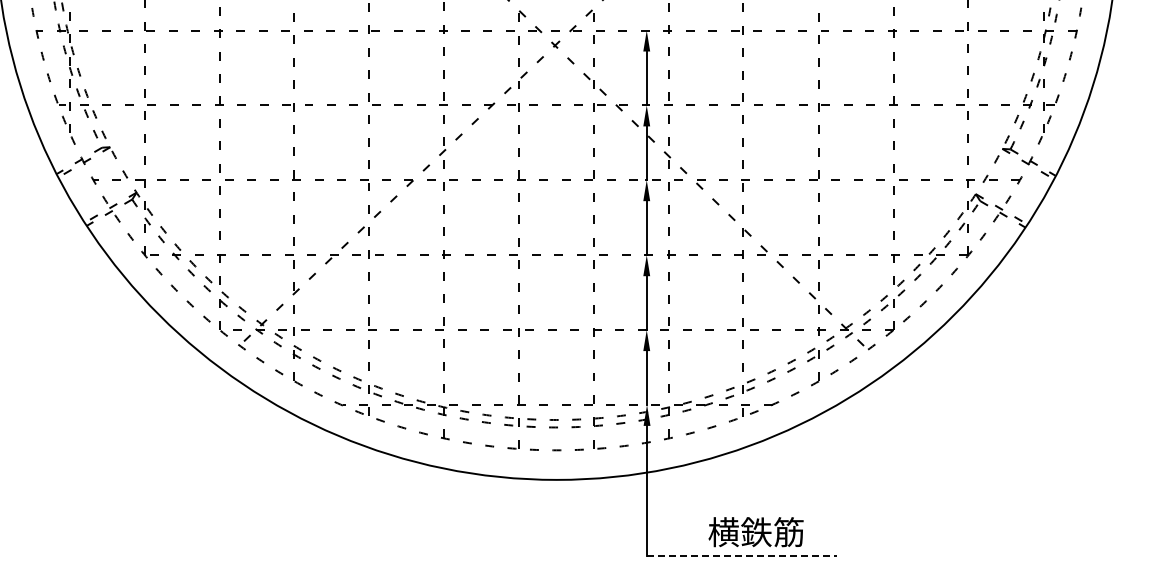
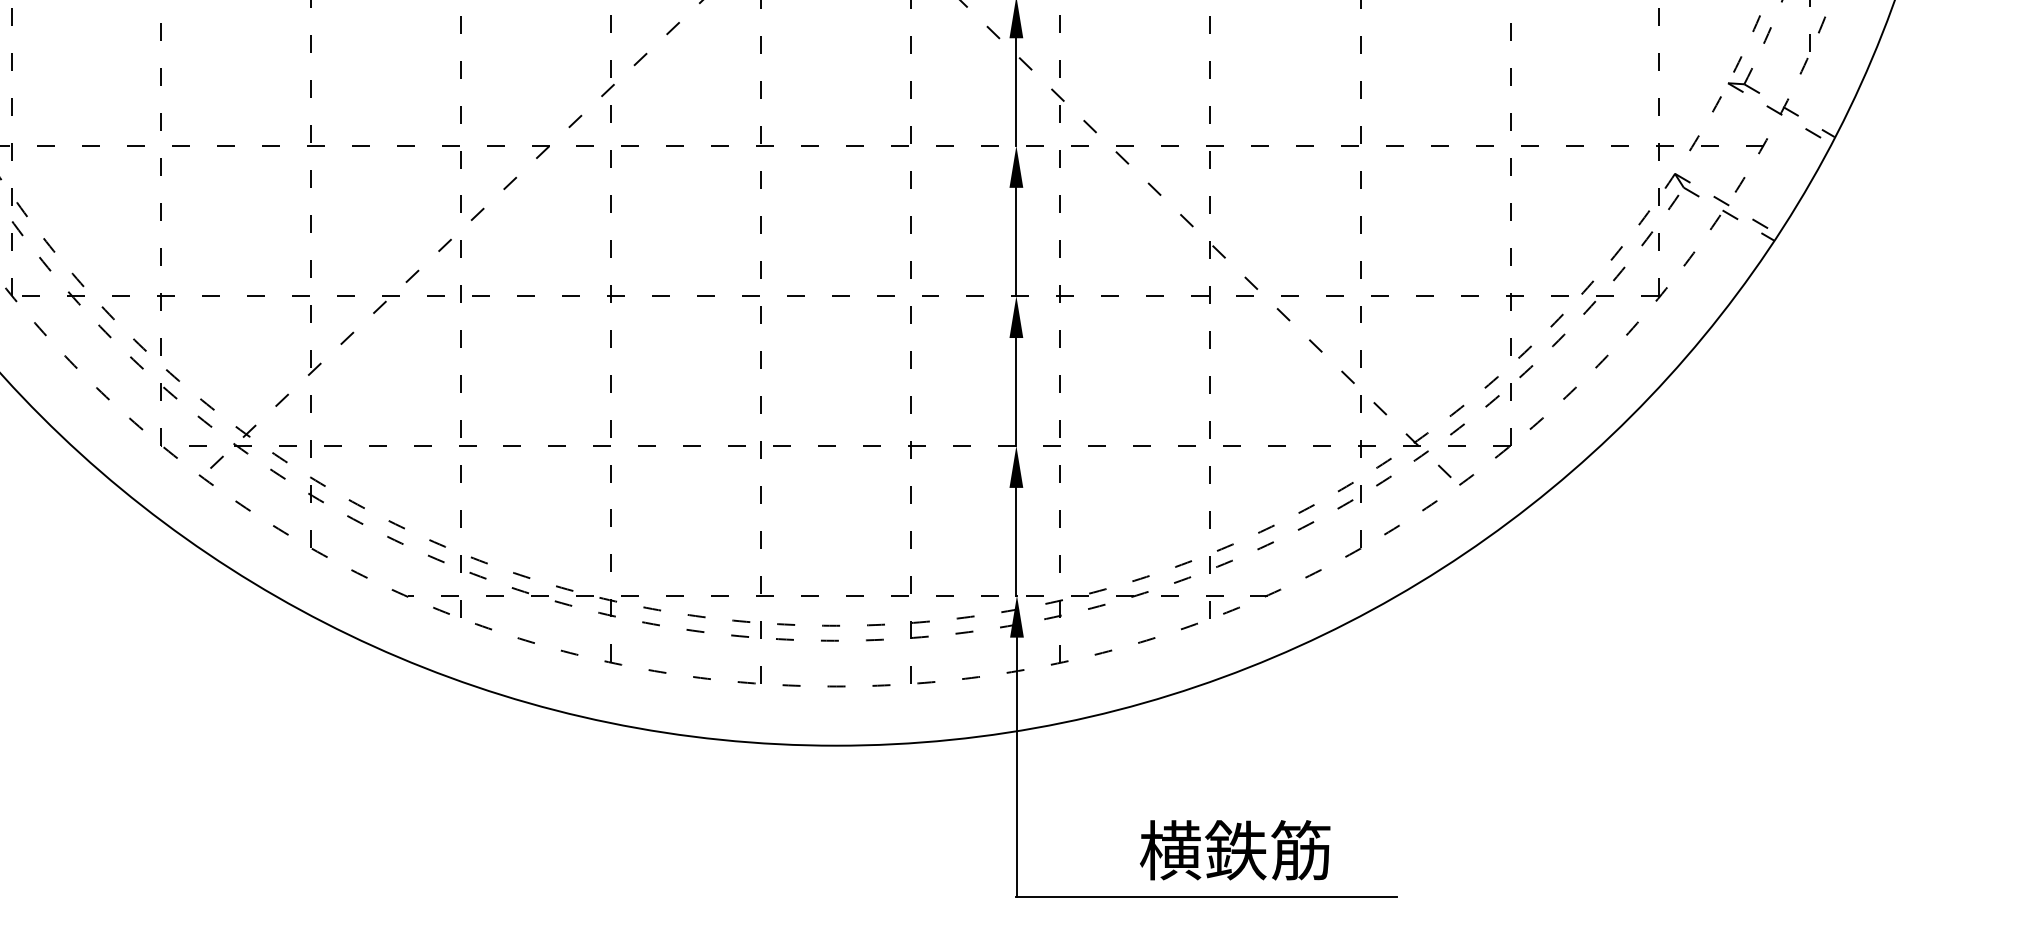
line: (742, 555) -> (1208, 896), dashed -> solid

